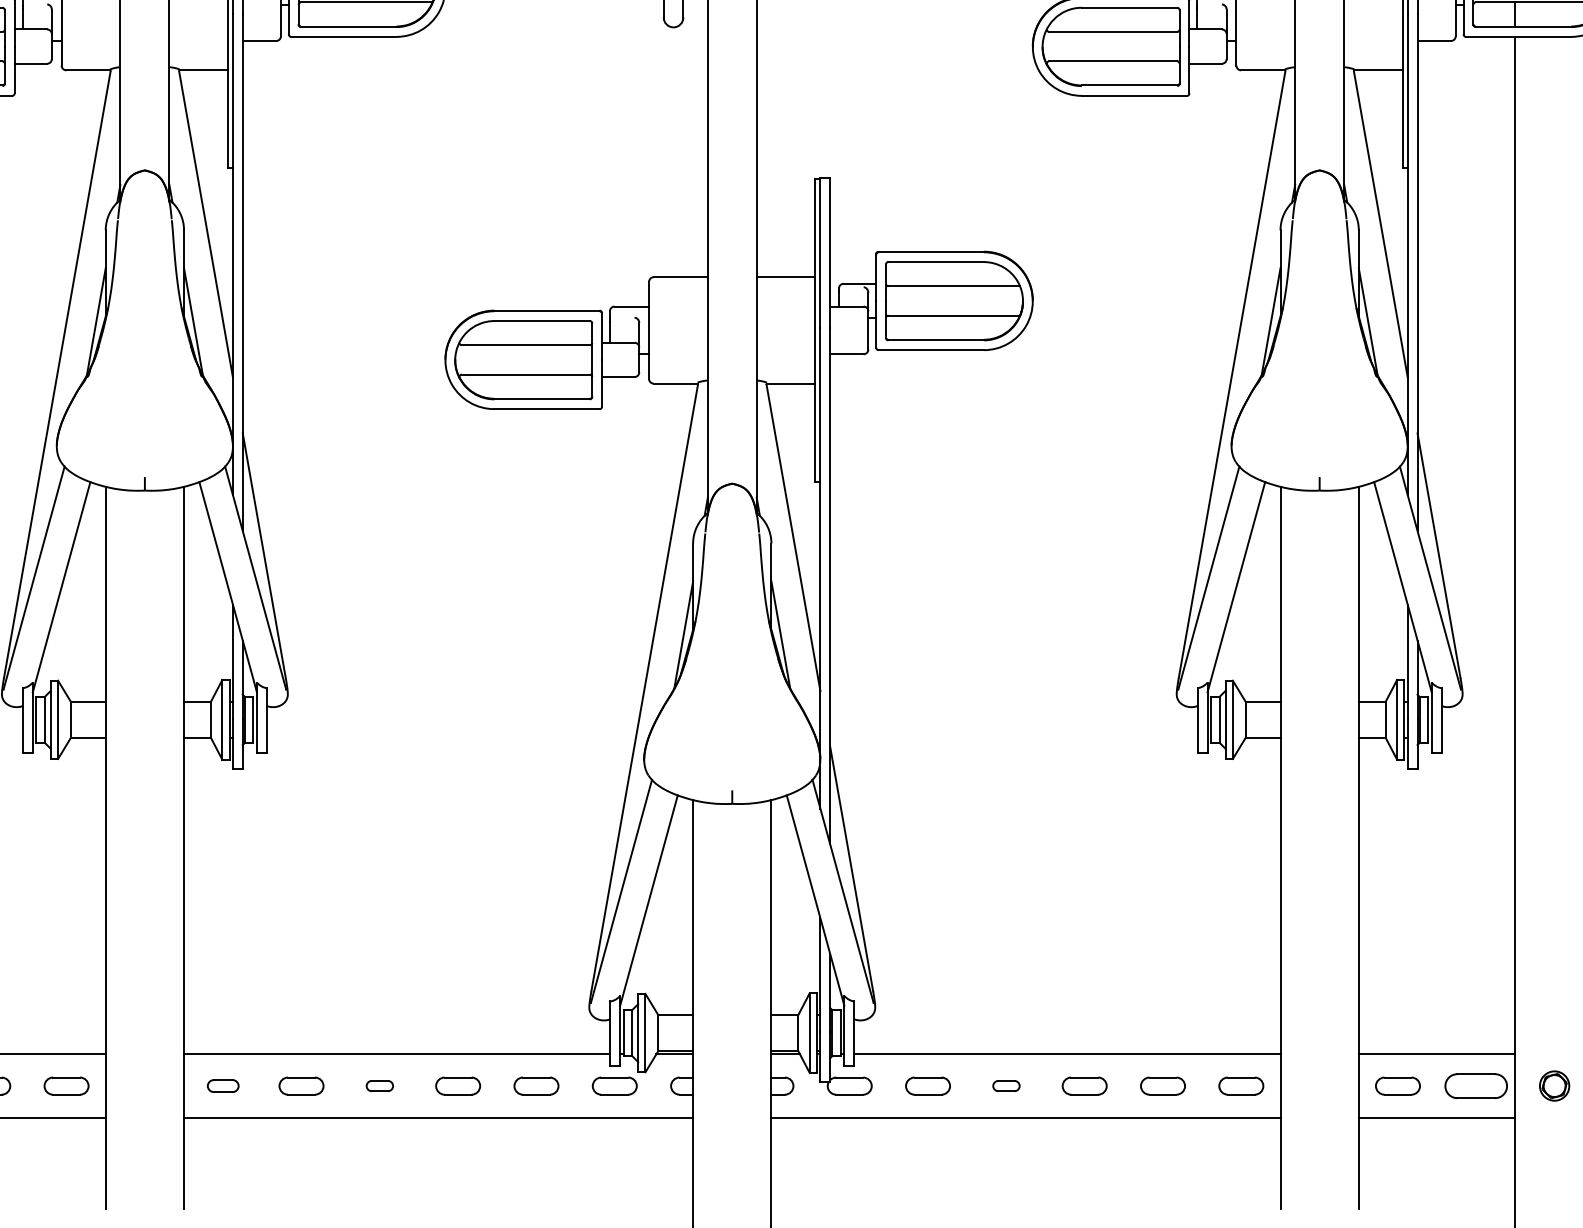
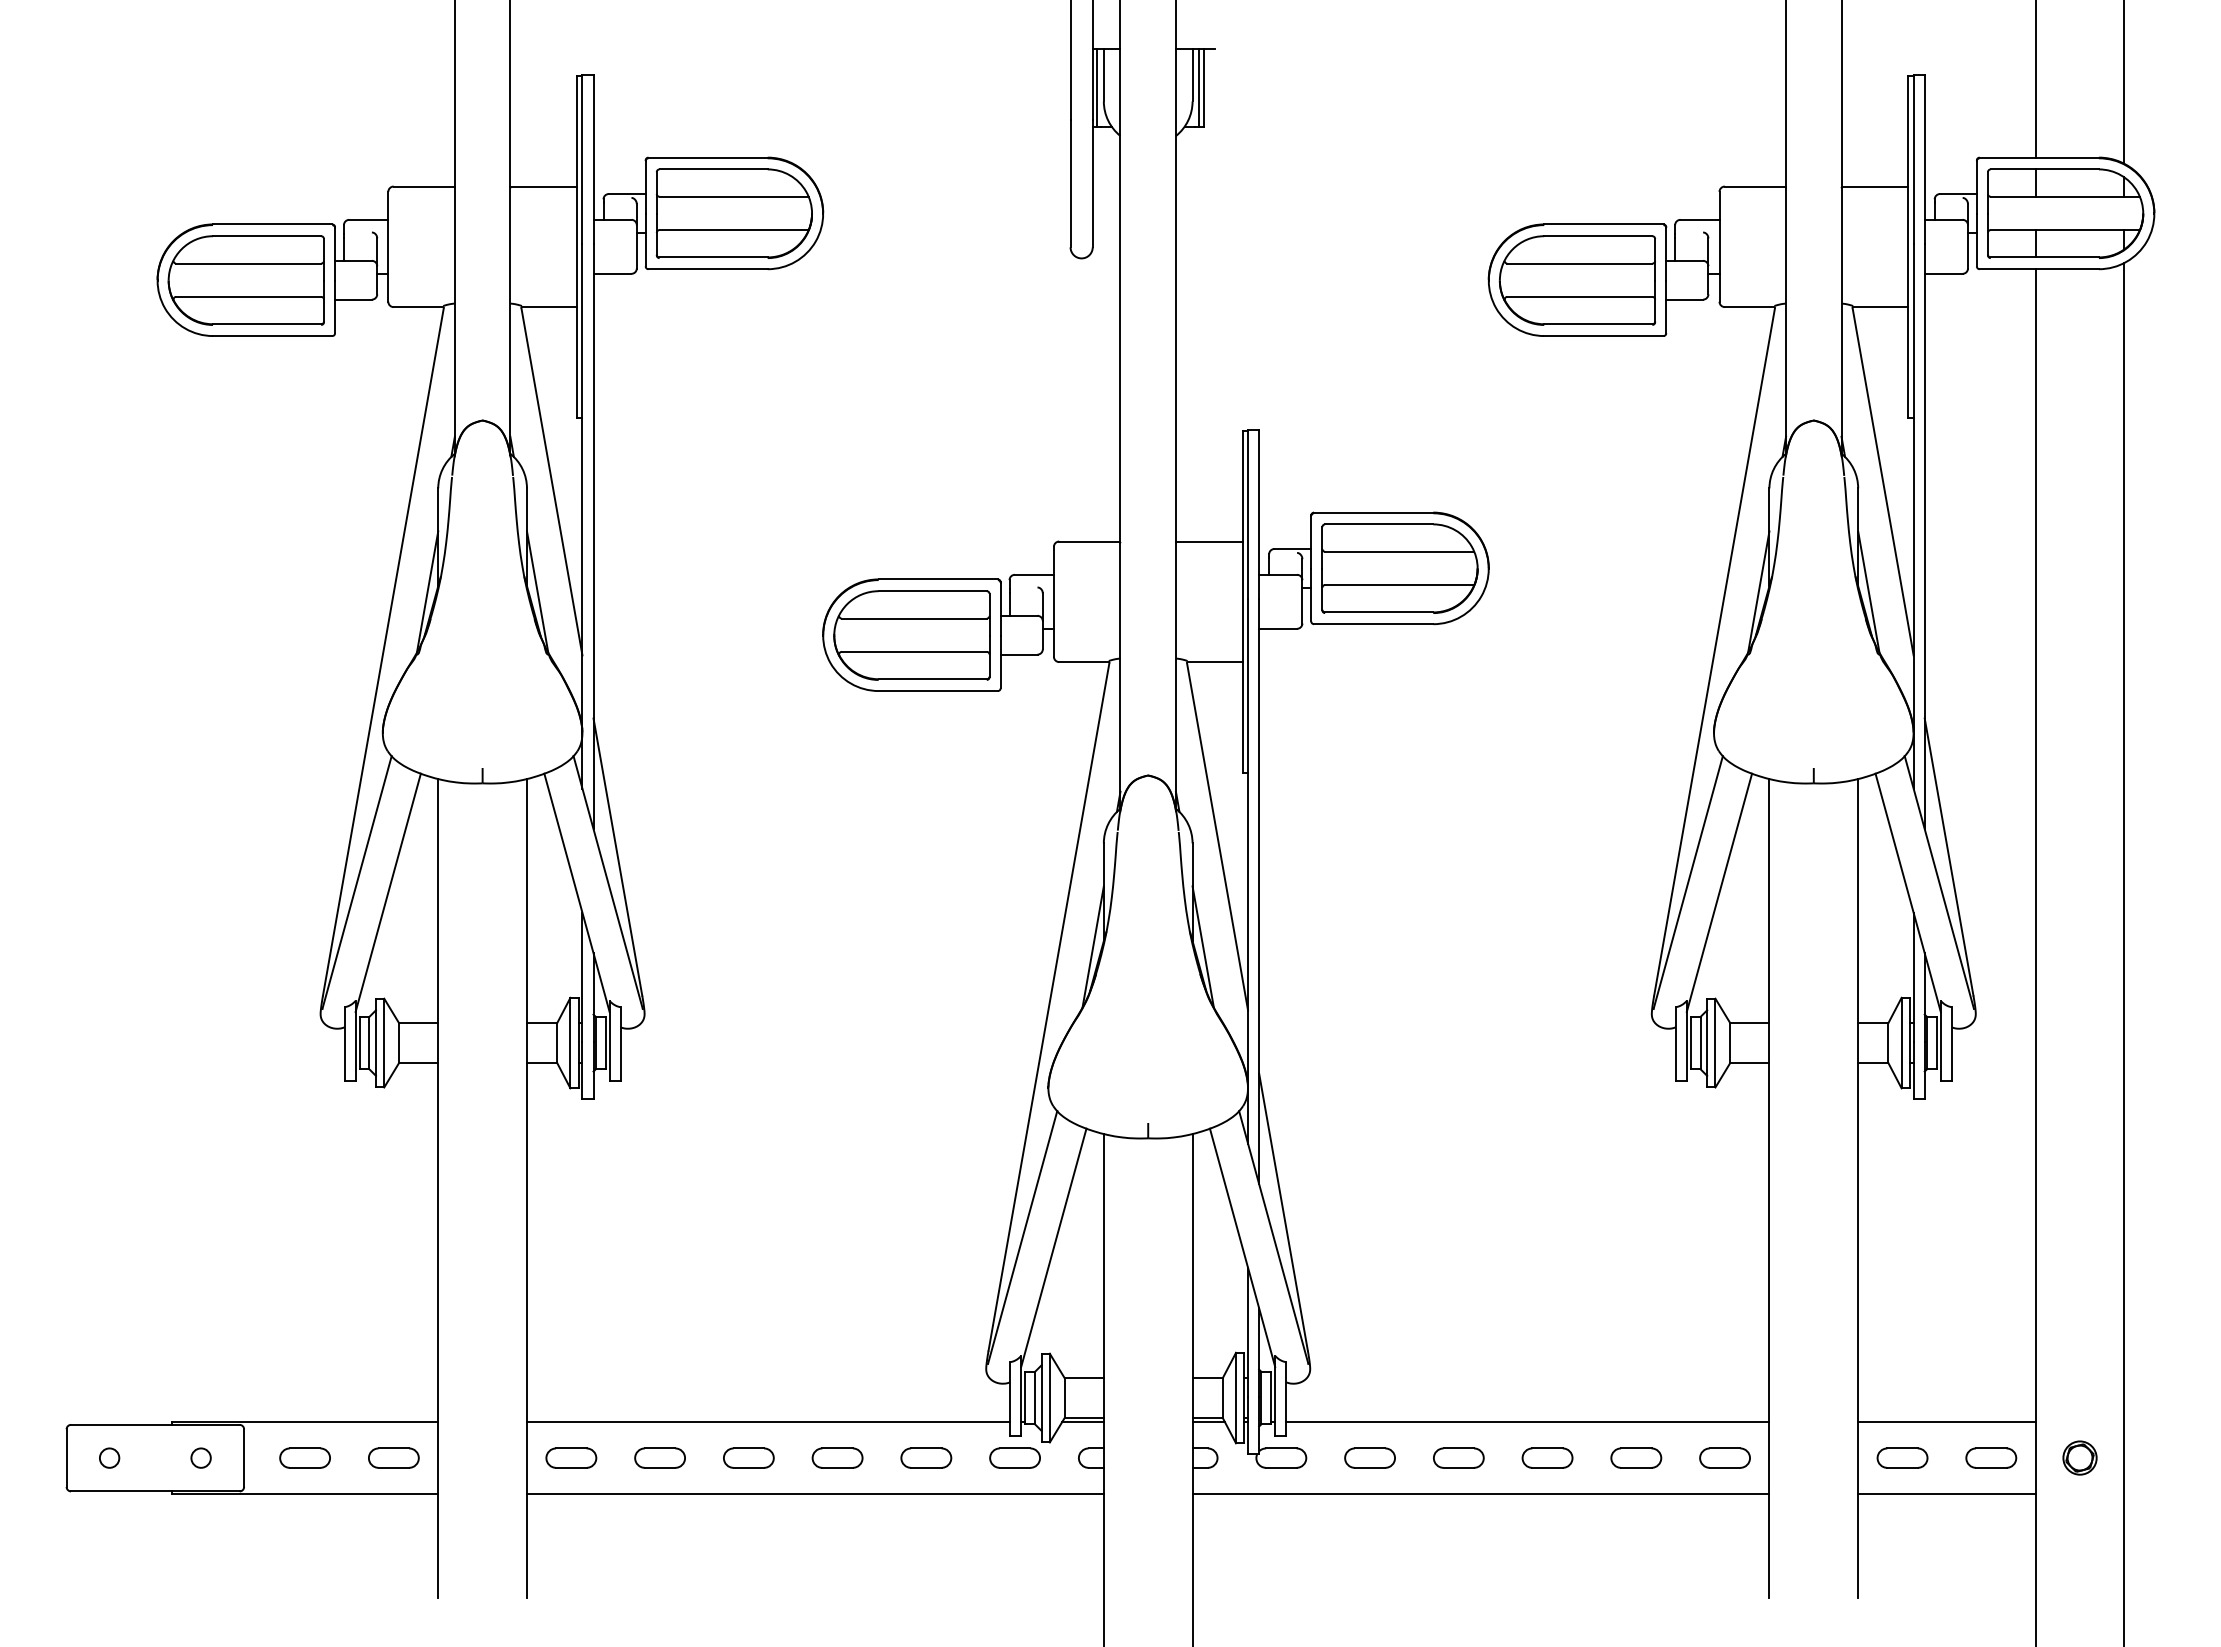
part: (223, 1085) -> (571, 1457), size x1.43
part: (379, 1085) -> (748, 1457), size x1.67
part: (1006, 1085) -> (1458, 1457), size x1.67
part: (1476, 1085) -> (1991, 1457), size x0.71

